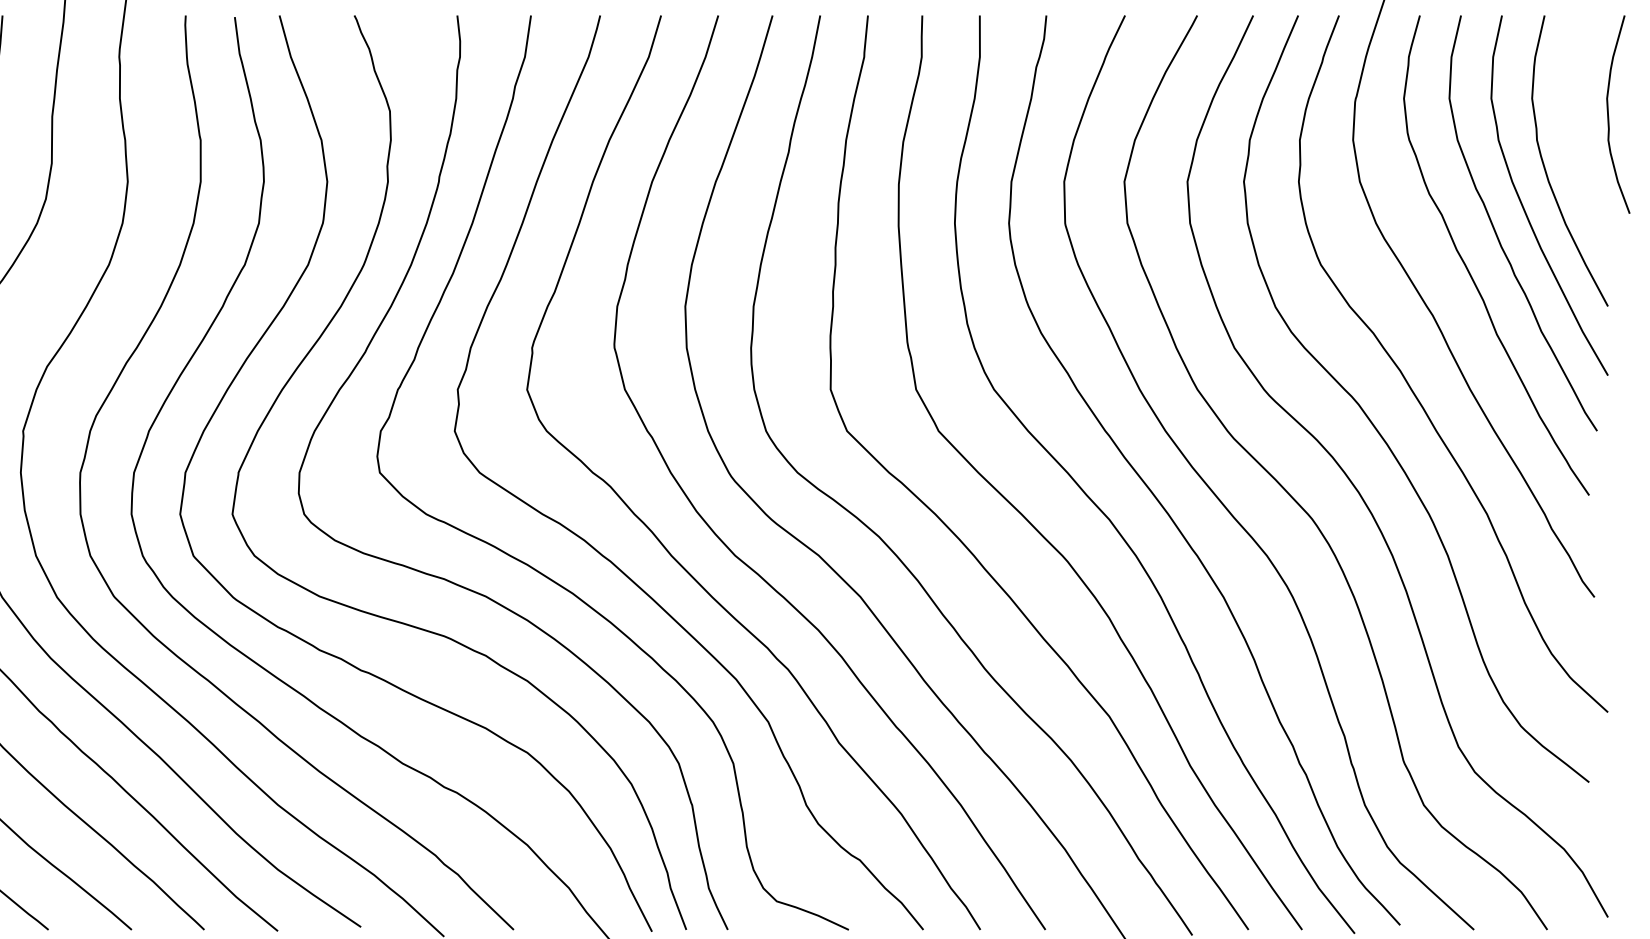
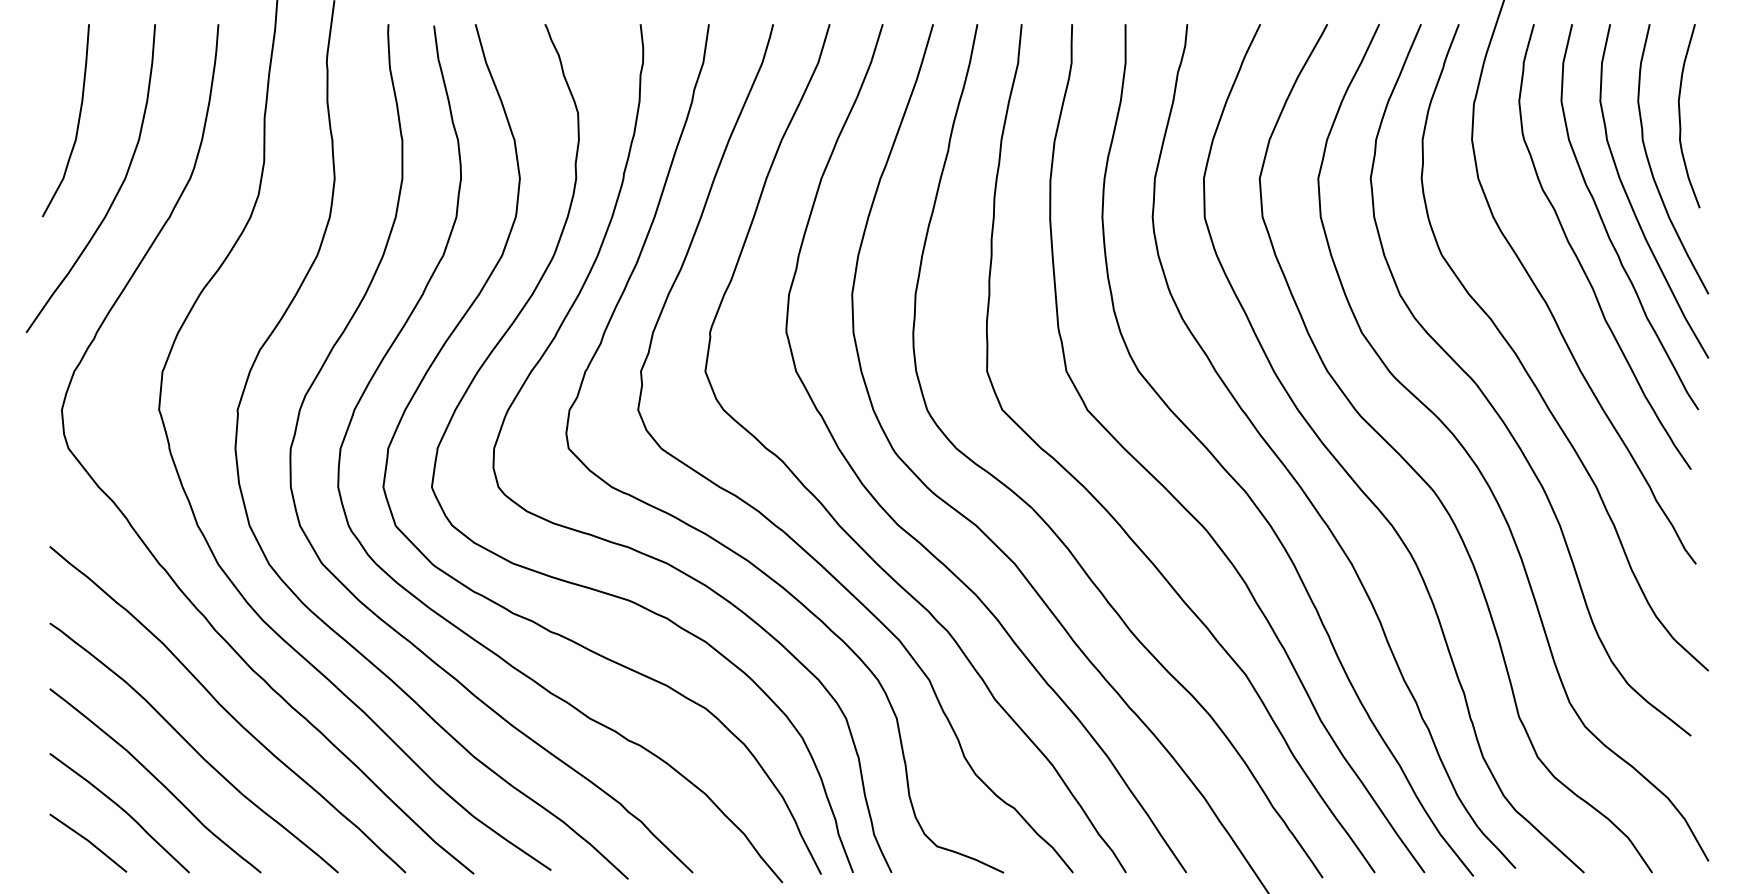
curve: (1608, 114) -> (1680, 116), moved

